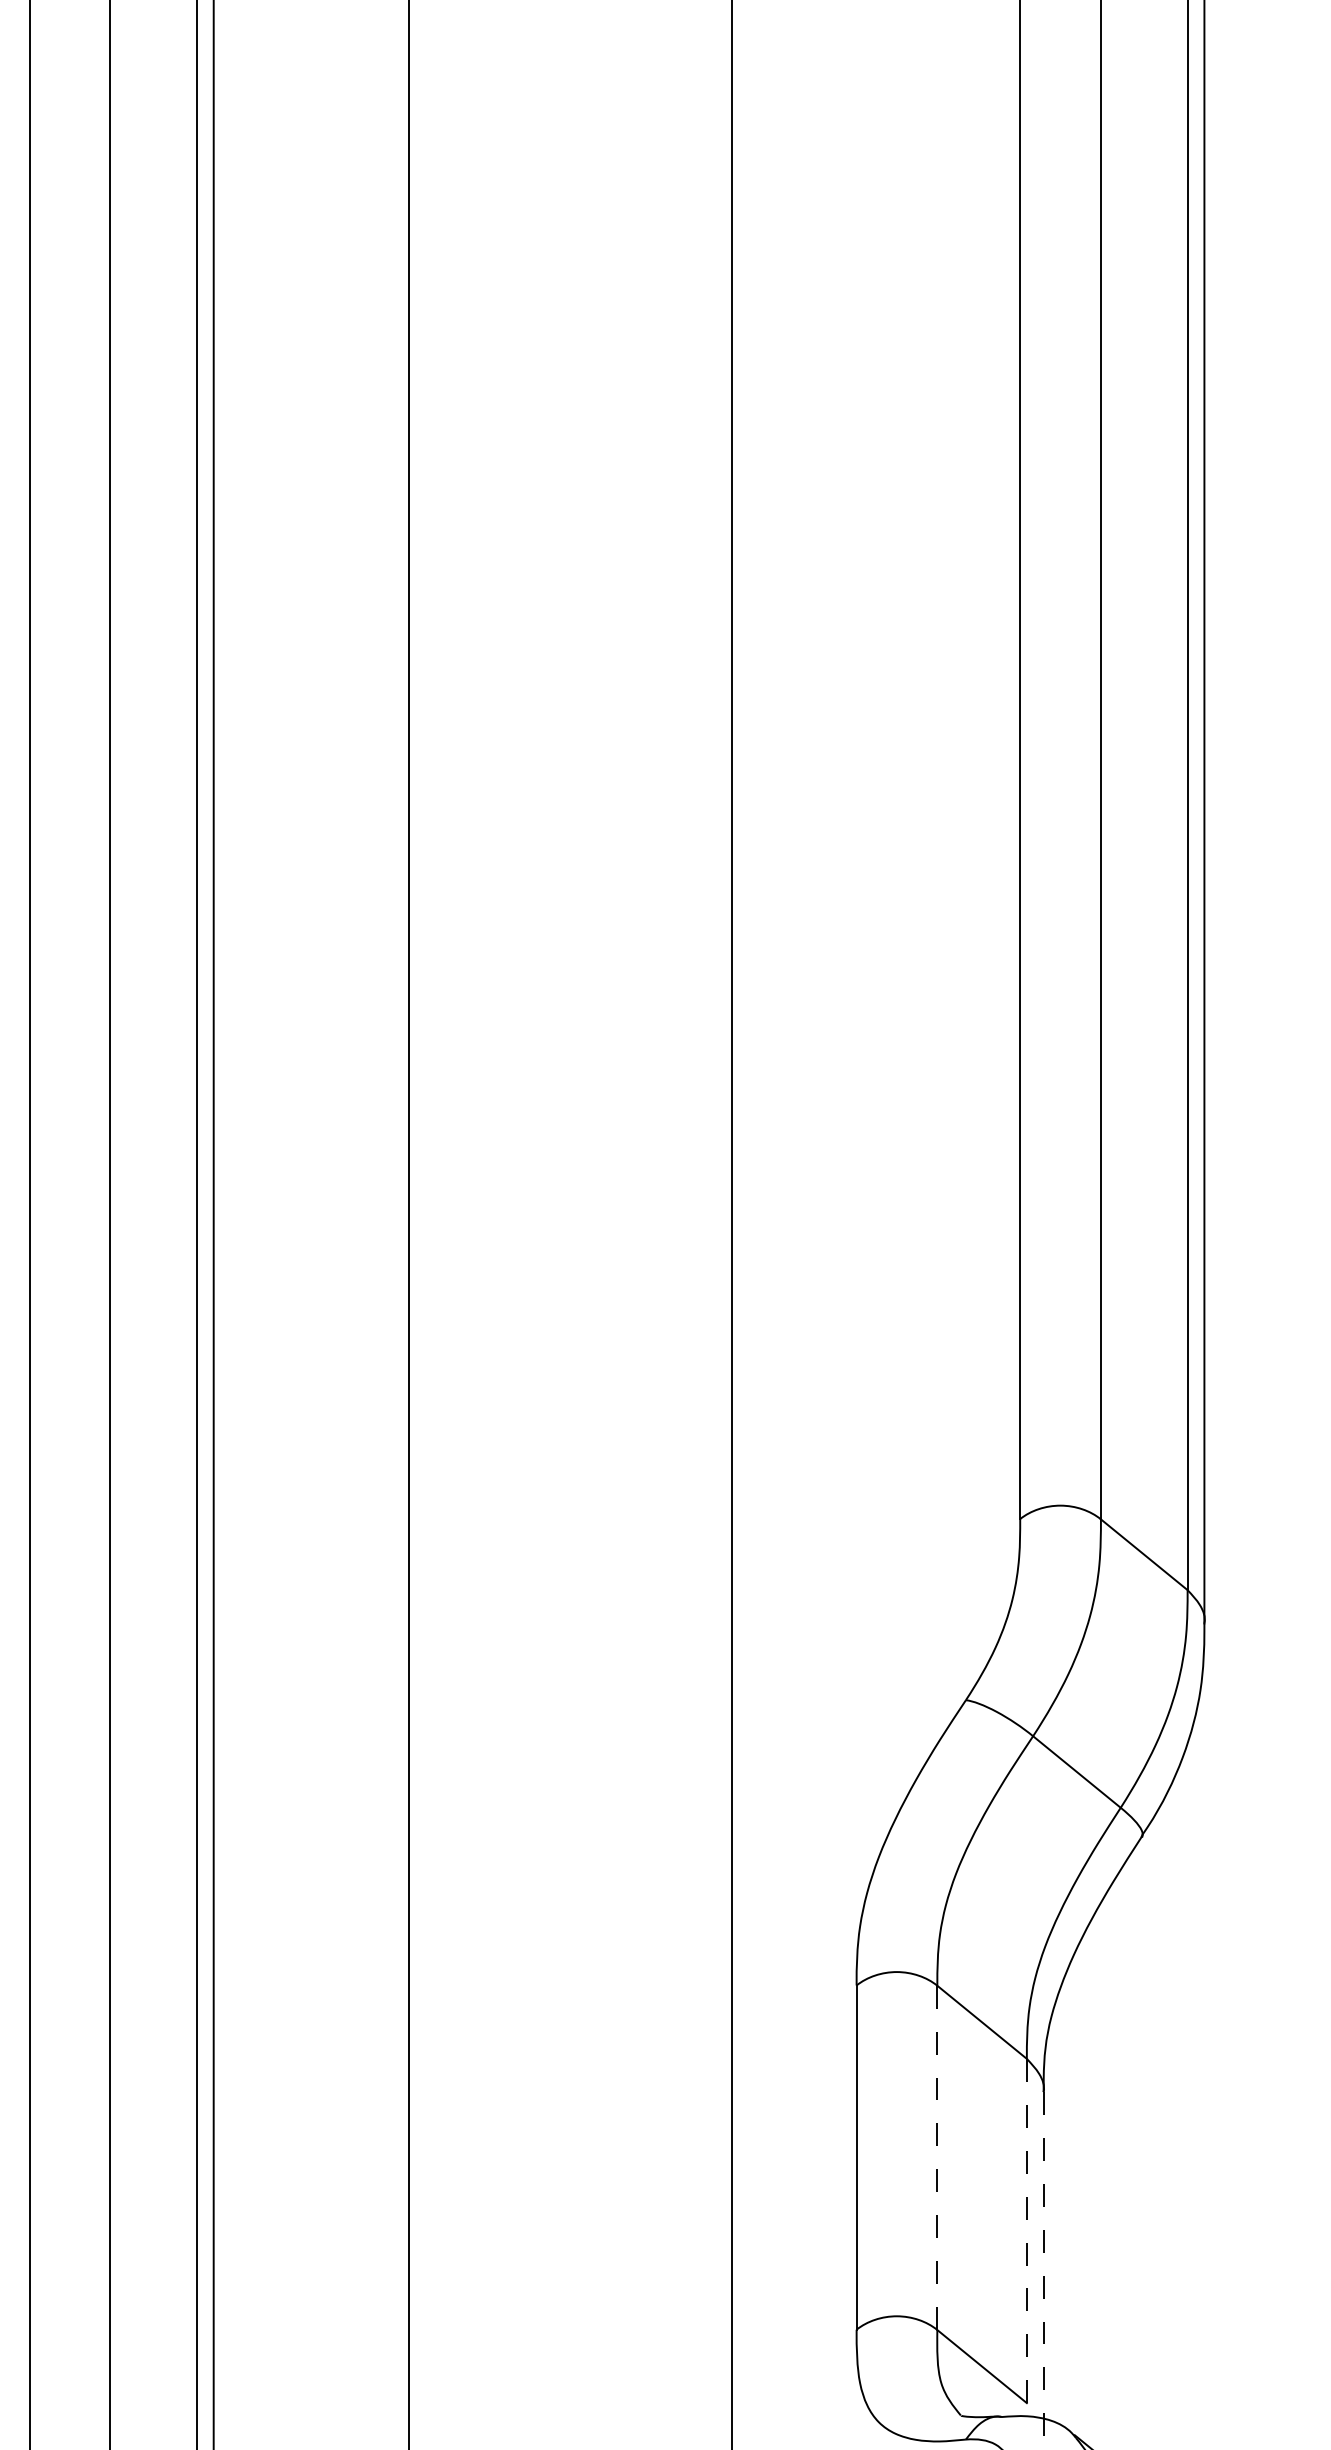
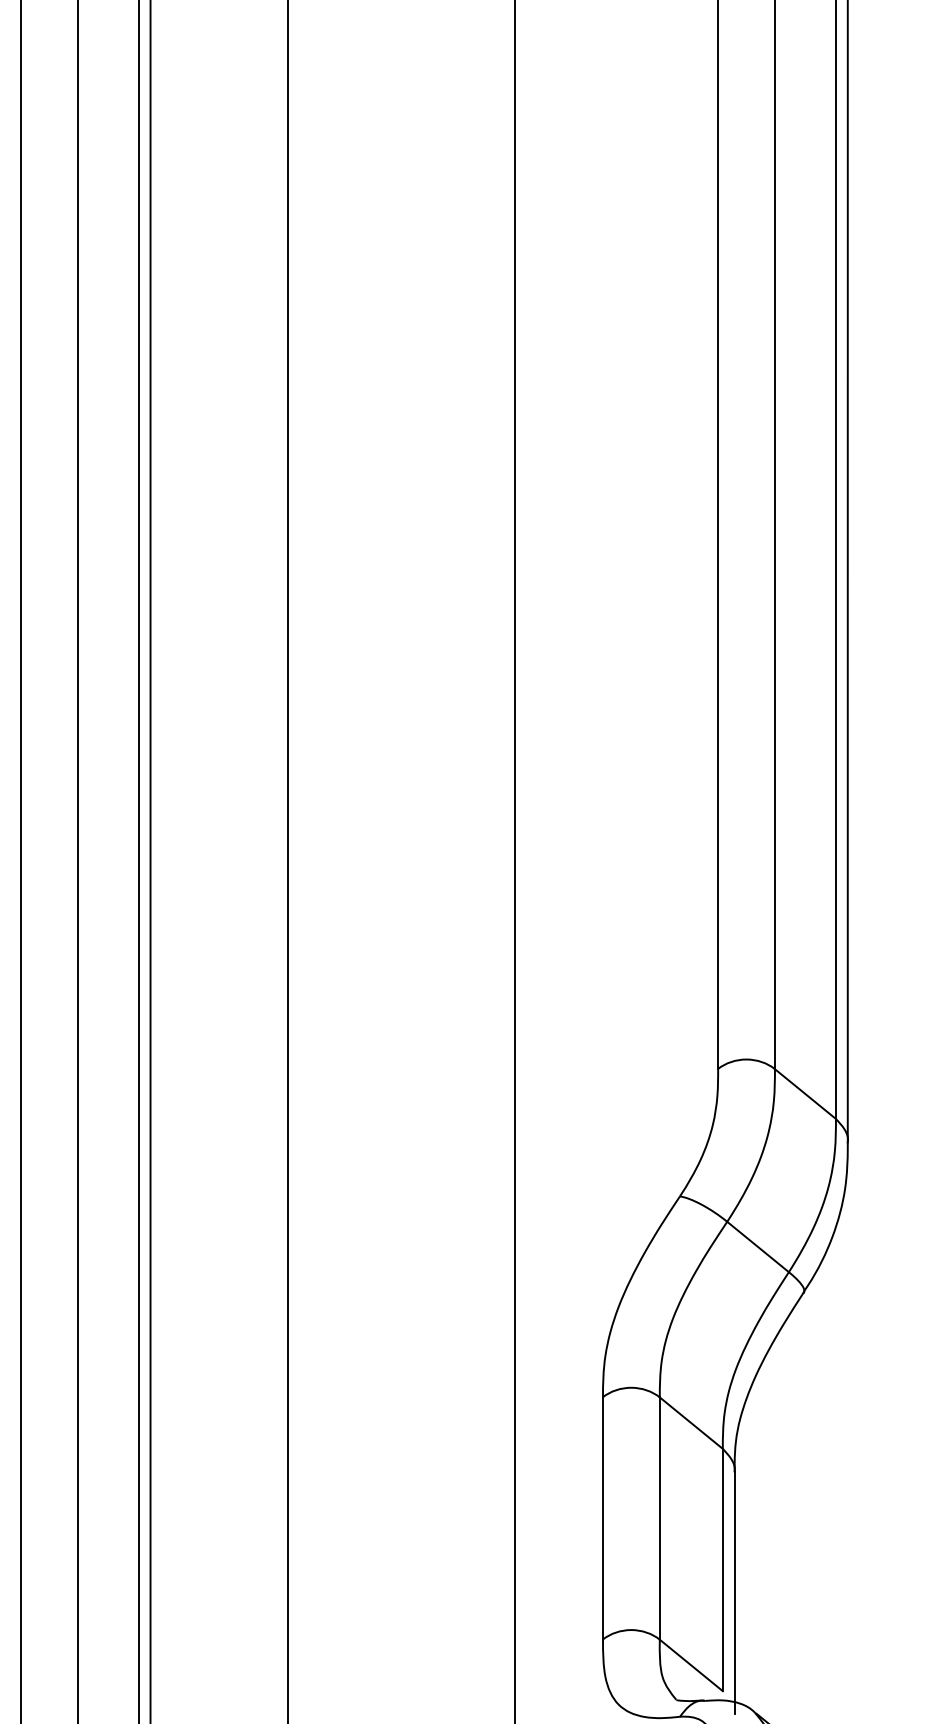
line: (937, 2158) -> (659, 1518), dashed -> solid
line: (1026, 2230) -> (722, 1569), dashed -> solid
line: (1043, 2263) -> (734, 1592), dashed -> solid

